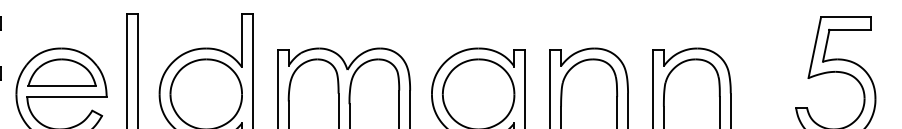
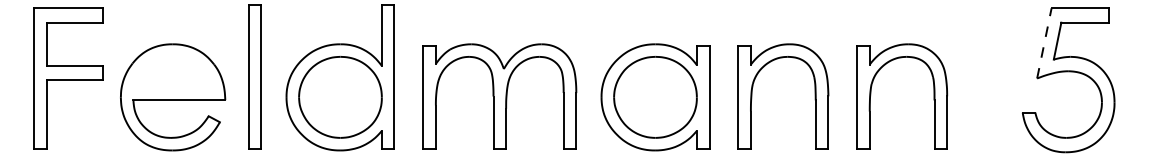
line: (814, 47) -> (1044, 43), solid -> dashed
part: (61, 72) -> (173, 72), removed

